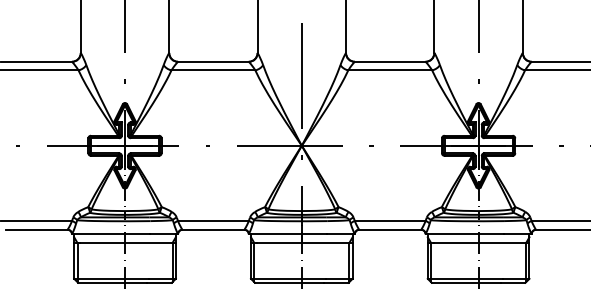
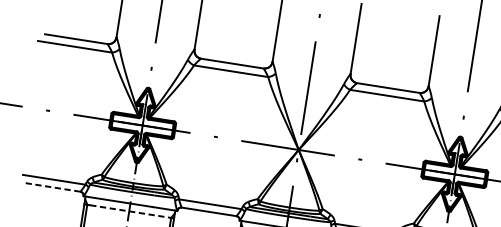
line: (36, 229) -> (52, 187), solid -> dashed
line: (128, 243) -> (132, 212), solid -> dashed

